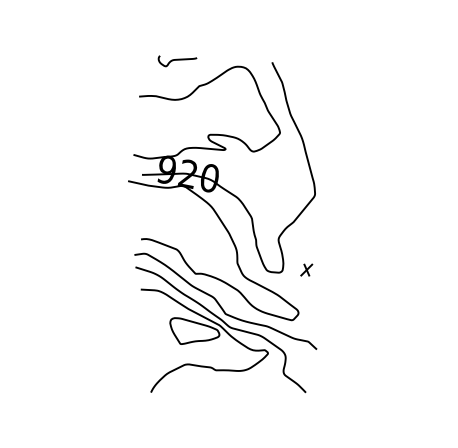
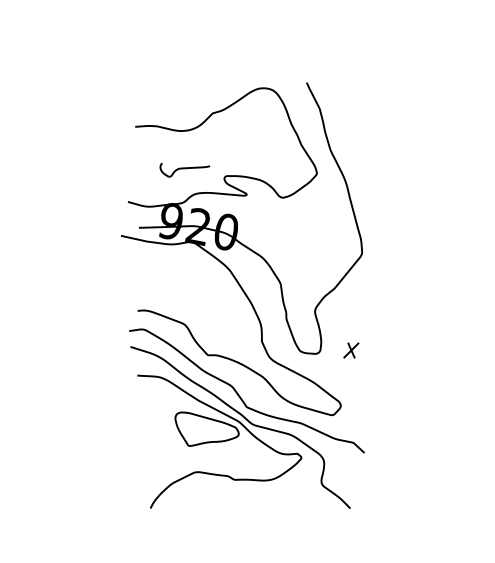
curve: (177, 60) -> (184, 169), moved

